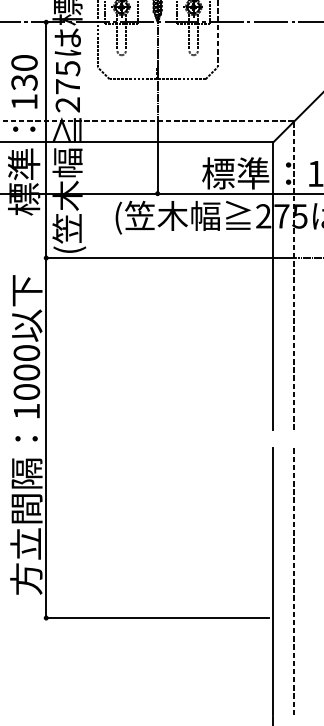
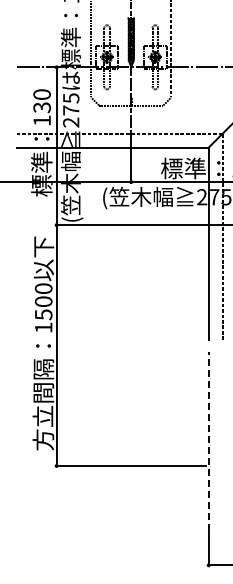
text: (26, 391) -> (43, 314), 1000 -> 1500
line: (273, 581) -> (208, 441), solid -> dashed
line: (294, 581) -> (222, 441), removed

